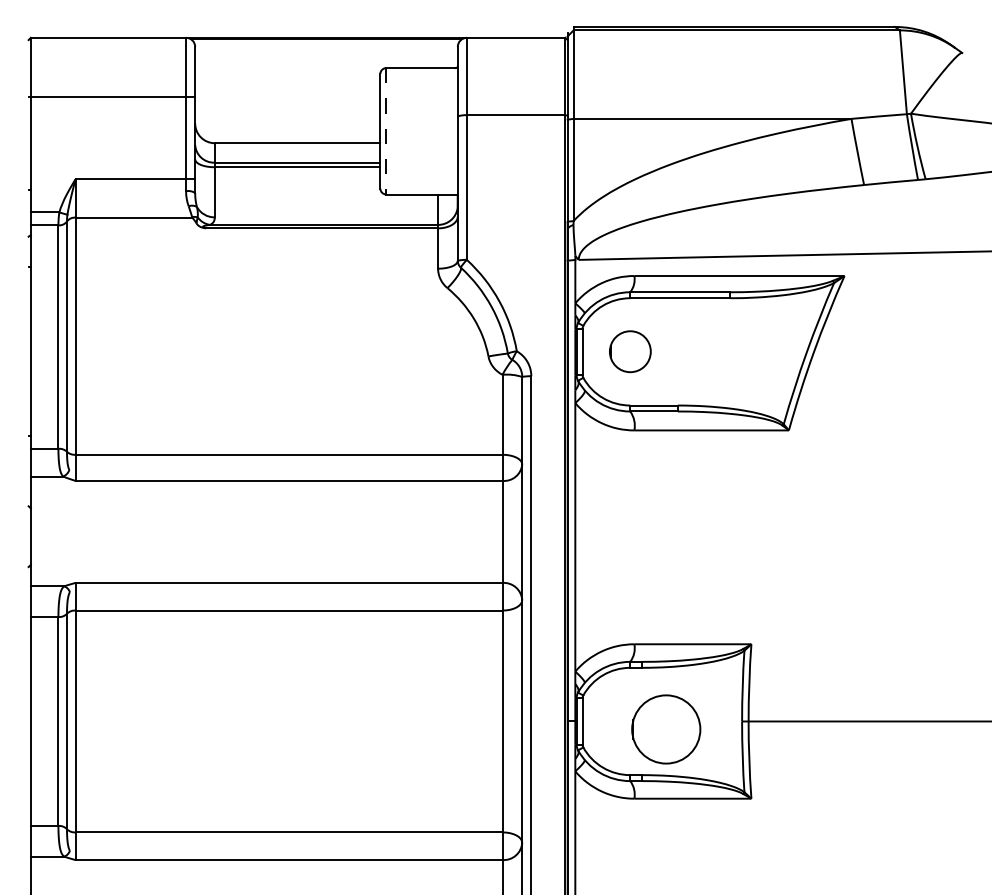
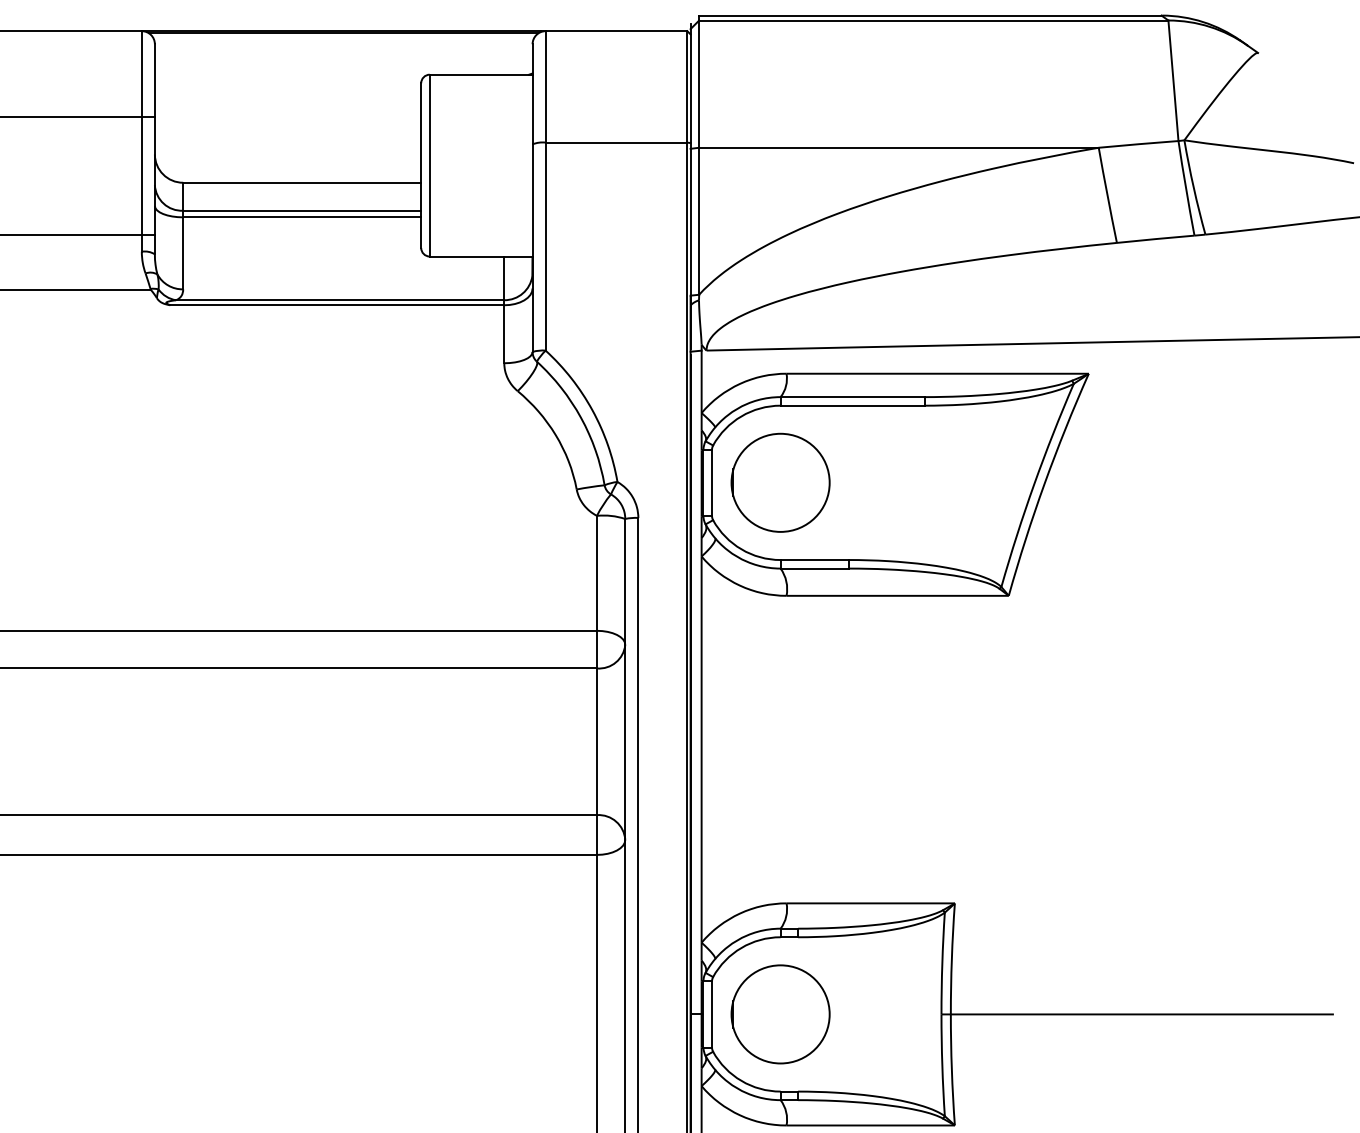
line: (386, 131) -> (430, 165), dashed -> solid
circle: (630, 351) -> (780, 482), size x1.67
circle: (666, 729) -> (780, 1014), moved

